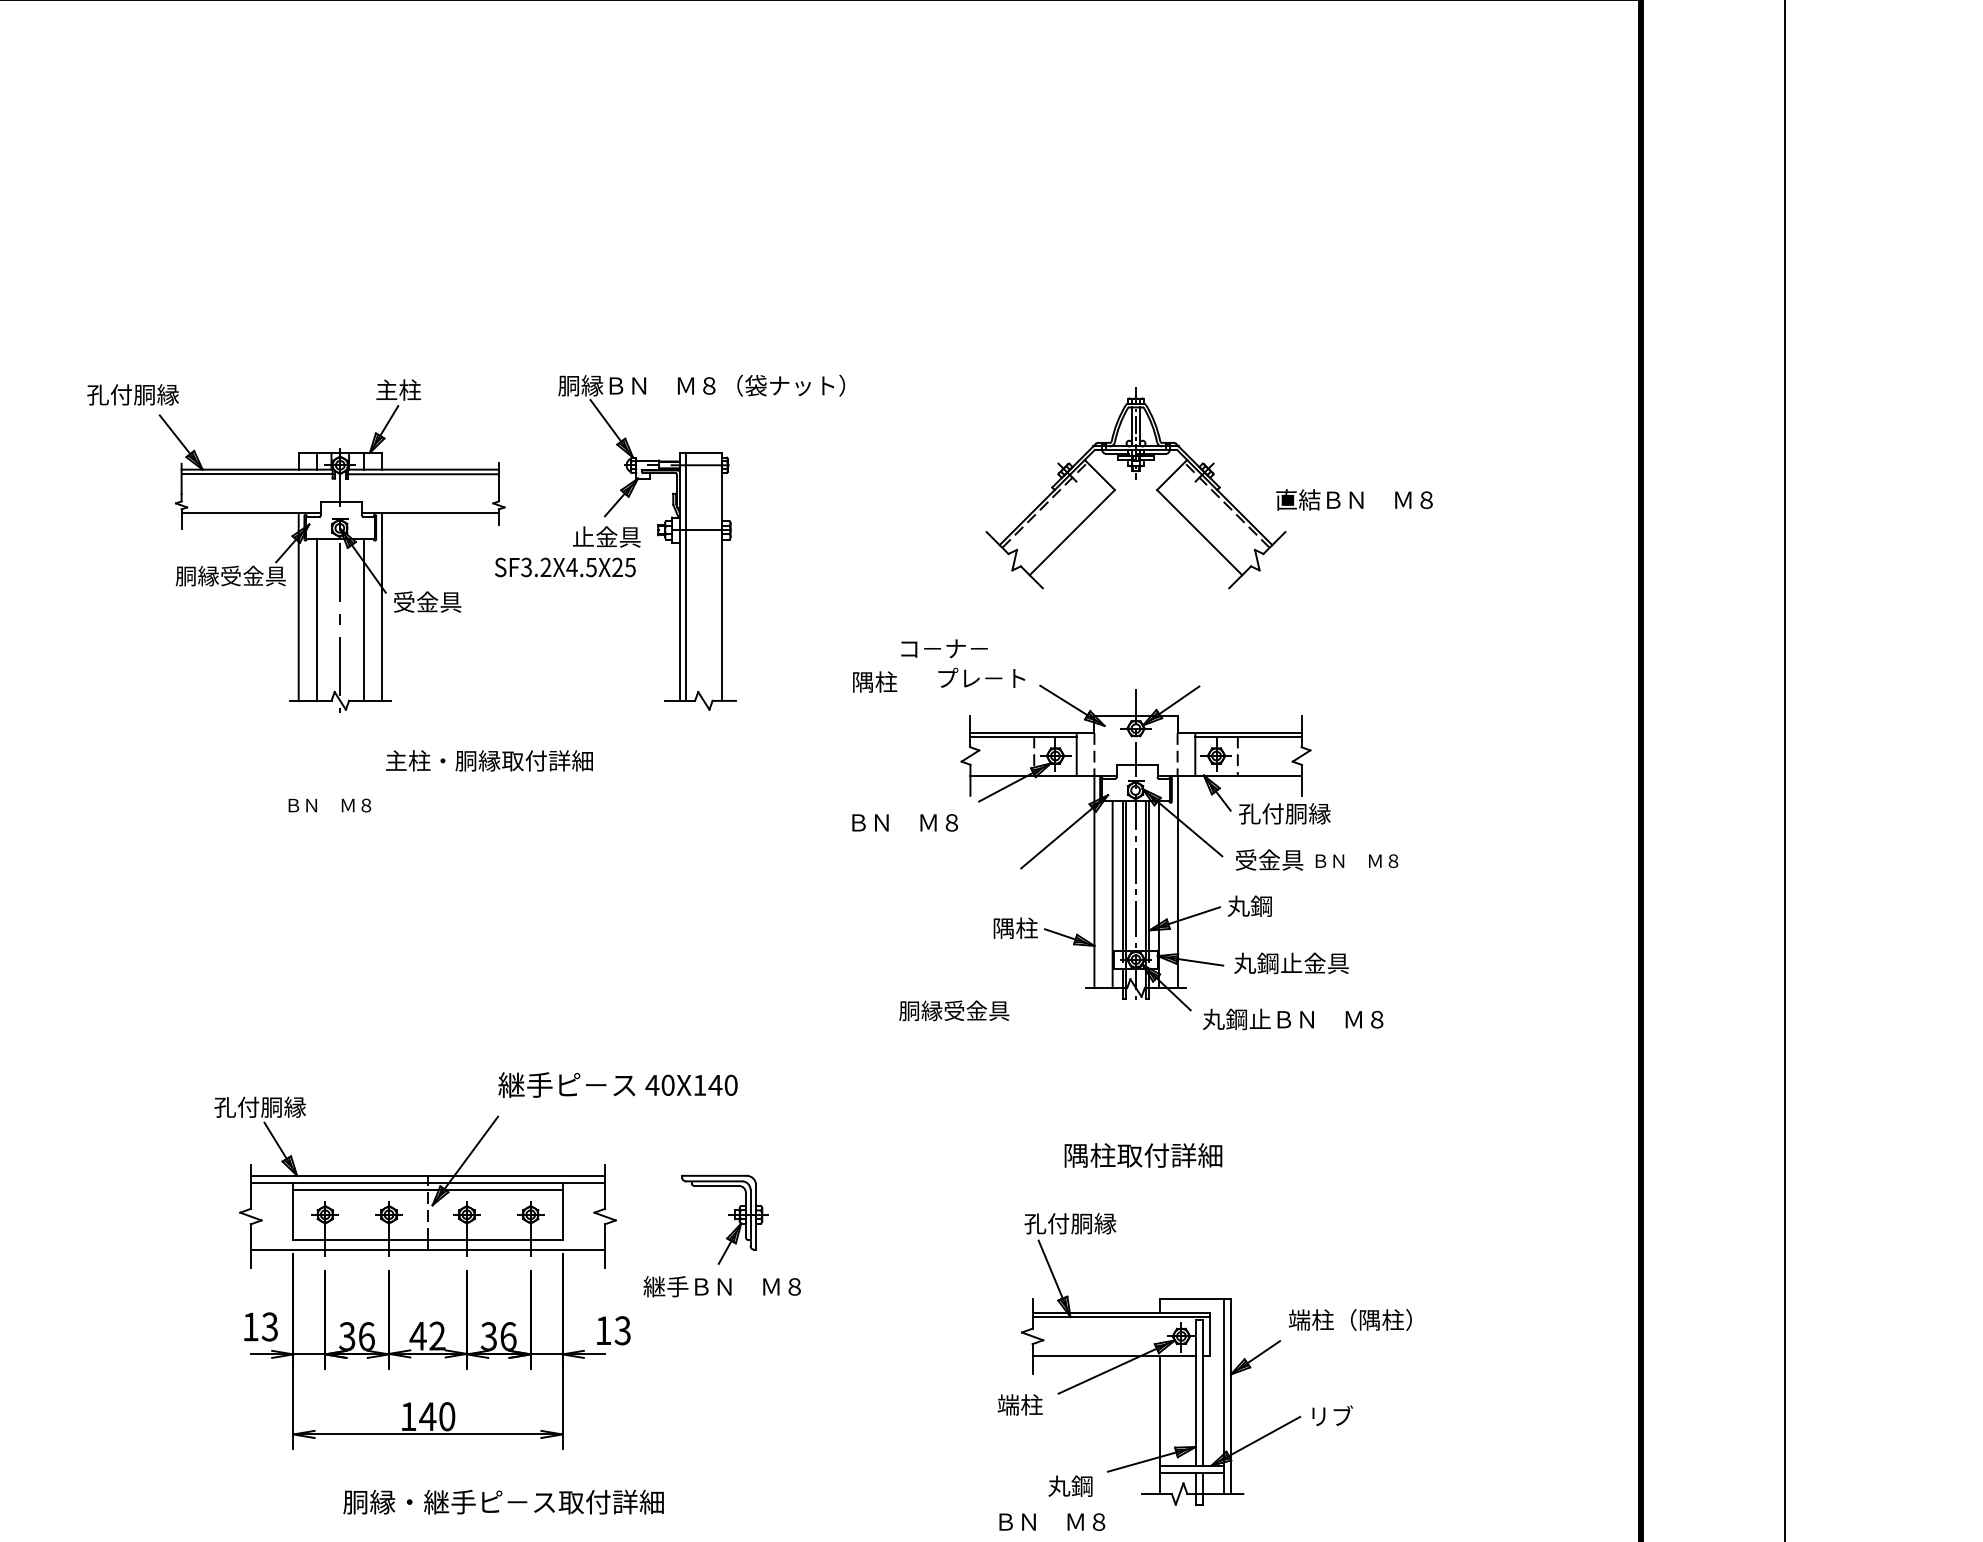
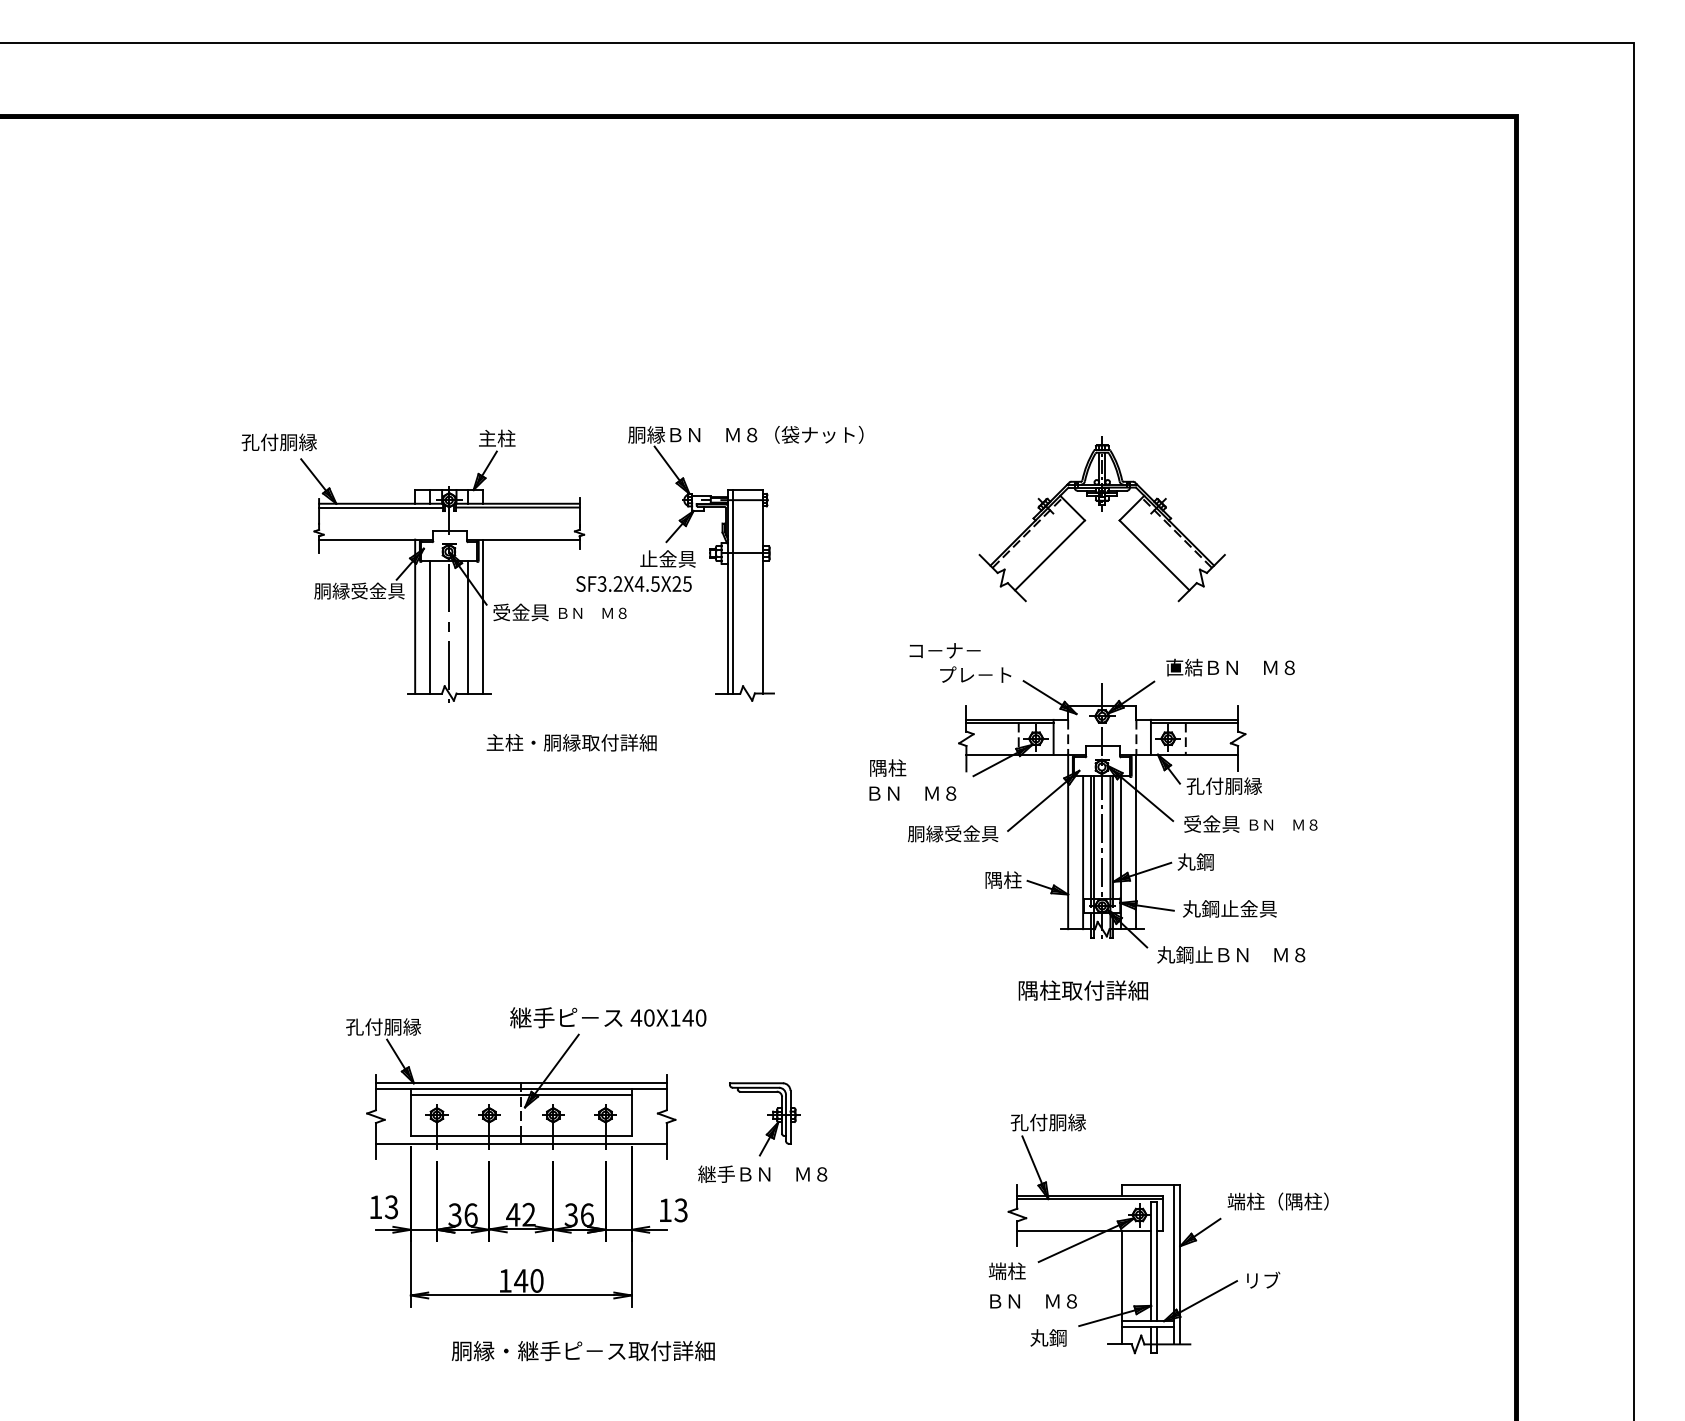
text: (1354, 499) -> (1230, 667), moved
text: (875, 681) -> (888, 767), moved
text: (329, 804) -> (592, 612), moved
text: (954, 1010) -> (953, 833), moved
text: (618, 1084) -> (608, 1017), moved
text: (1142, 1155) -> (1082, 990), moved
text: (1052, 1522) -> (1033, 1301), moved

